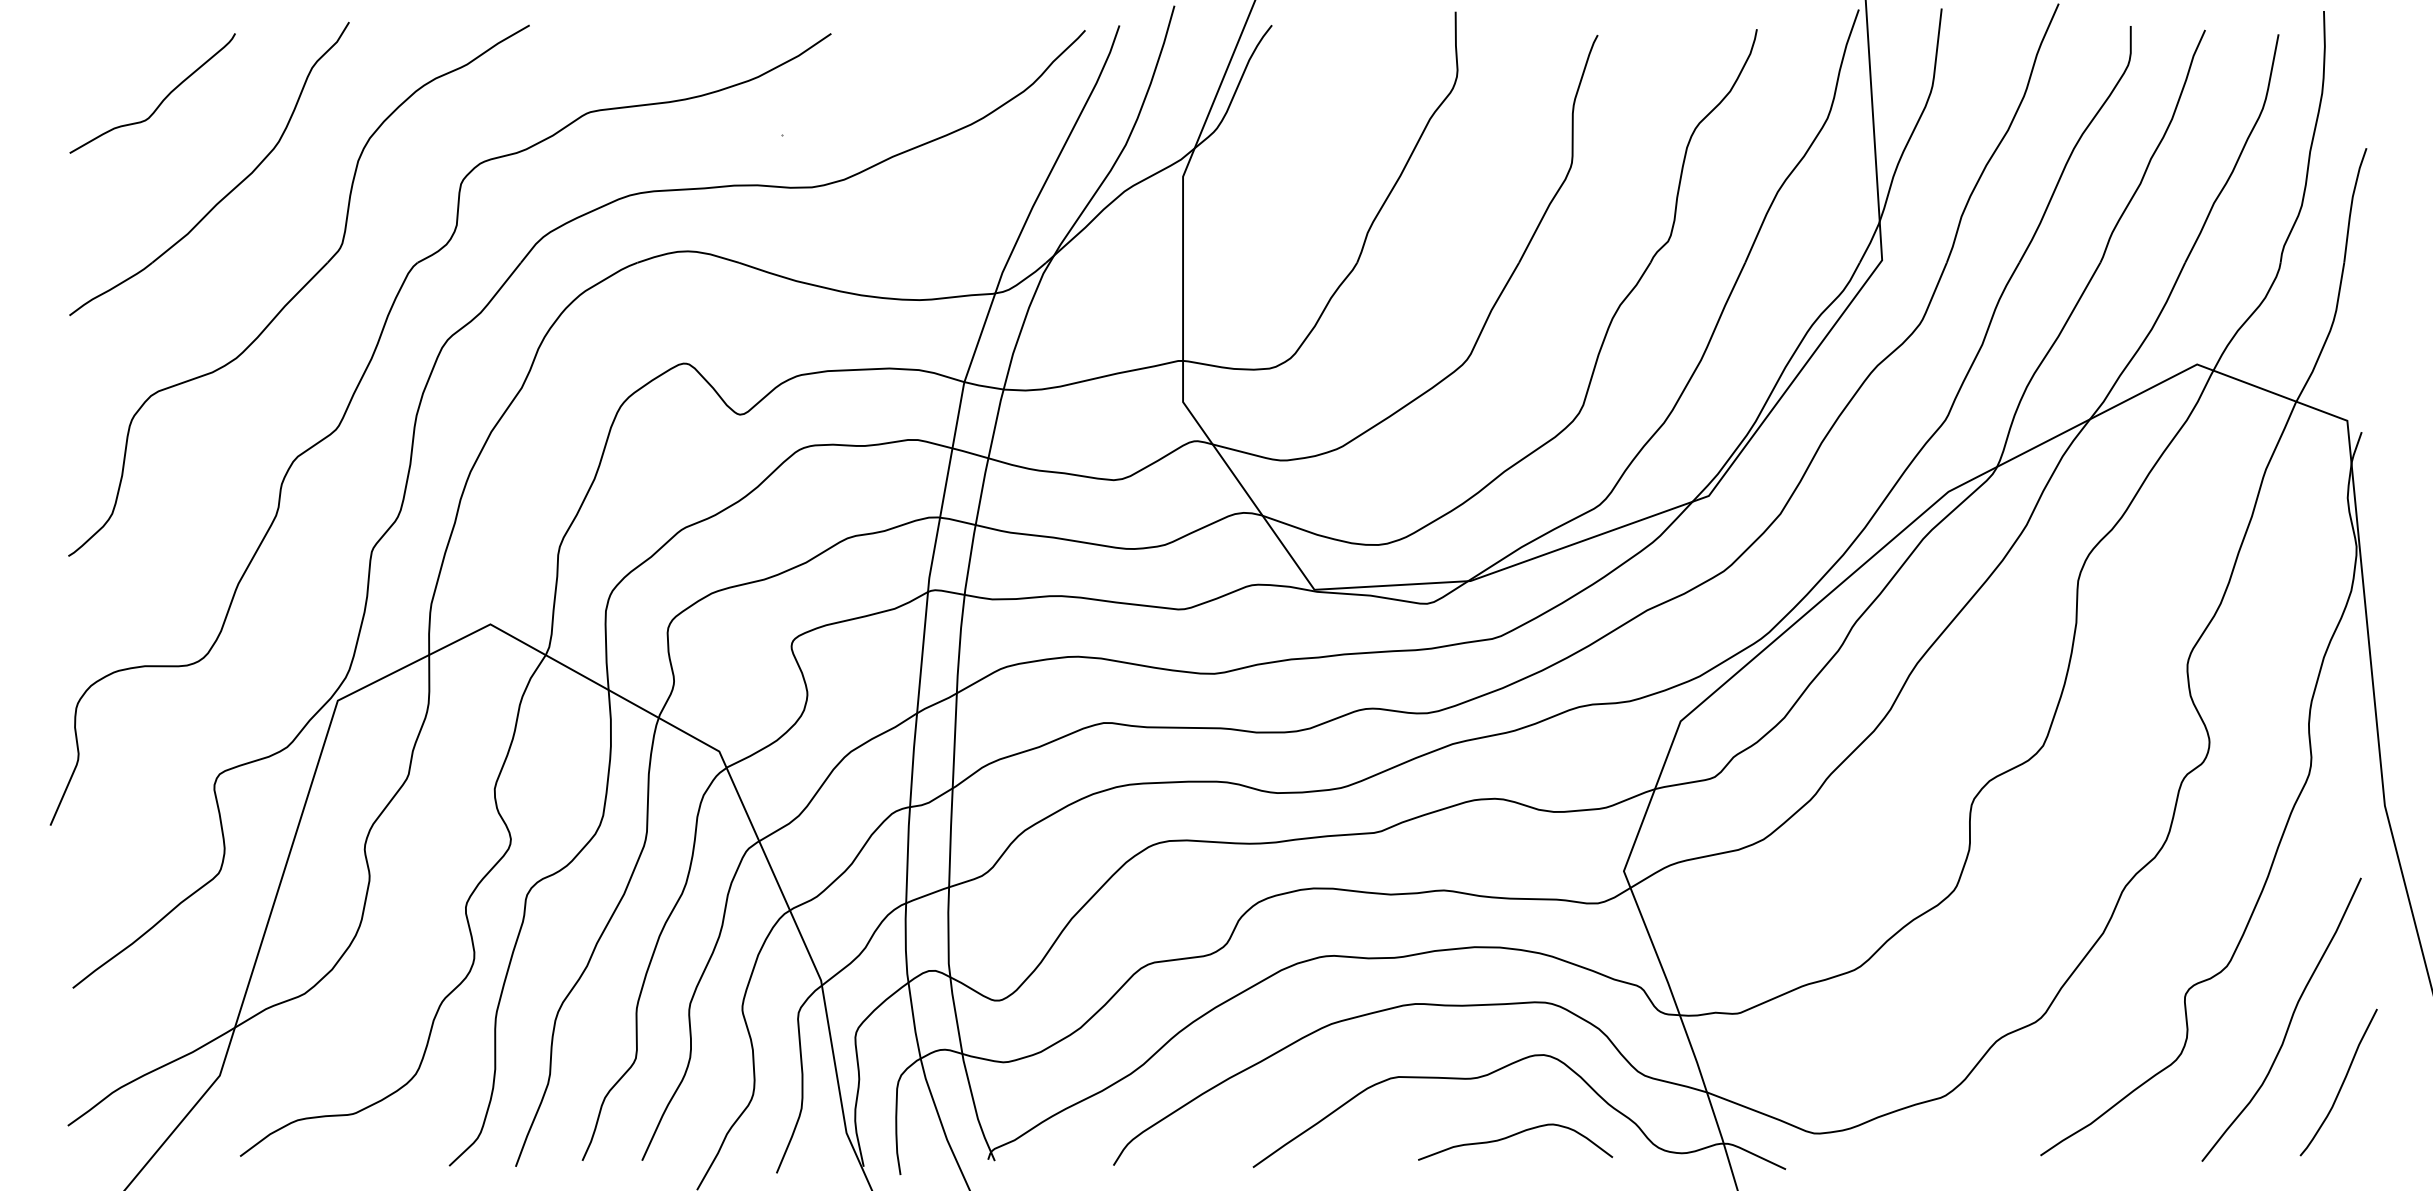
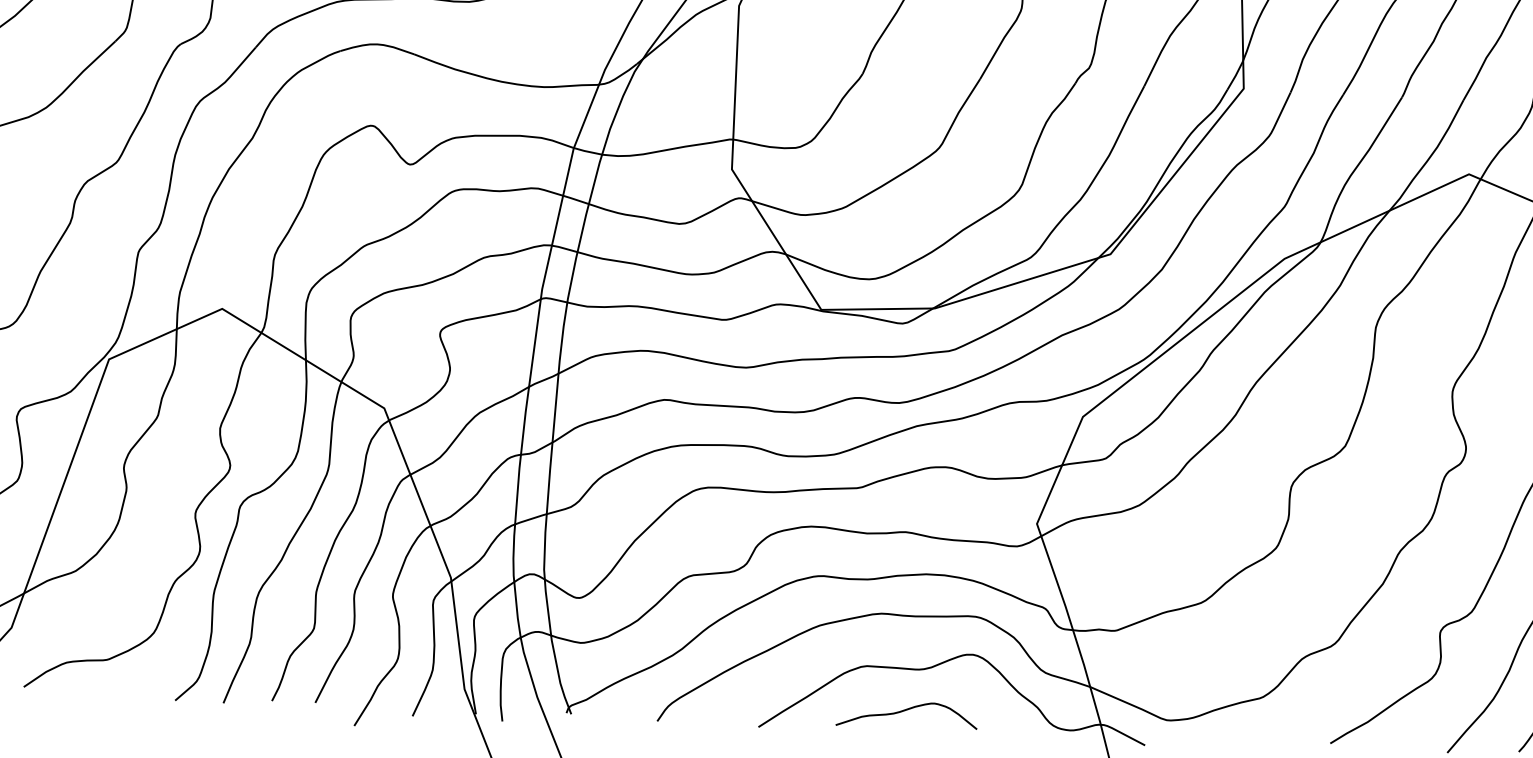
curve: (1513, 1136) -> (905, 711), moved

